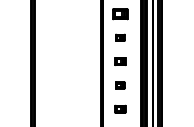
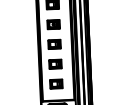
part: (120, 37) -> (53, 24), size x1.67
part: (120, 61) -> (54, 44), size x1.43
part: (120, 85) -> (55, 64), size x1.67
part: (120, 109) -> (56, 84), size x1.43

